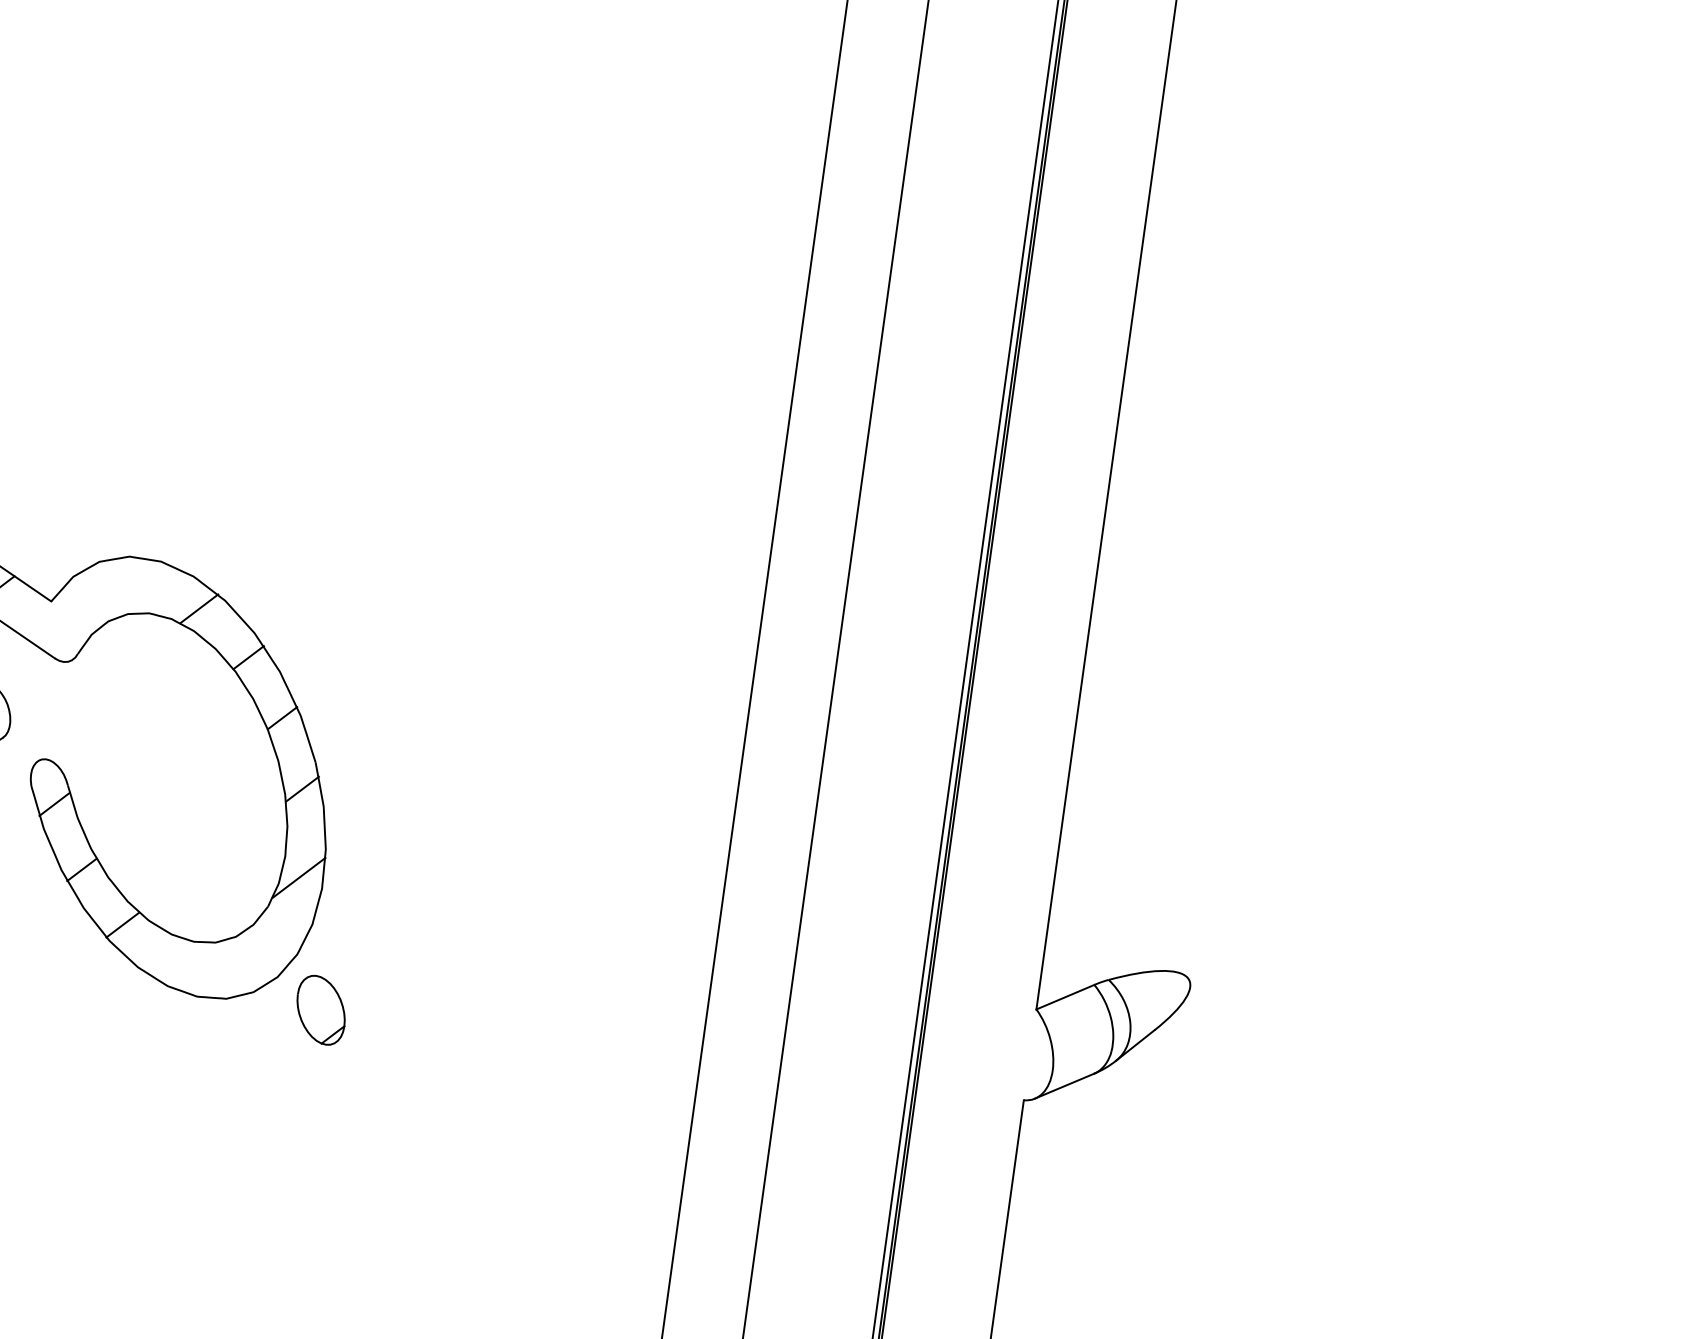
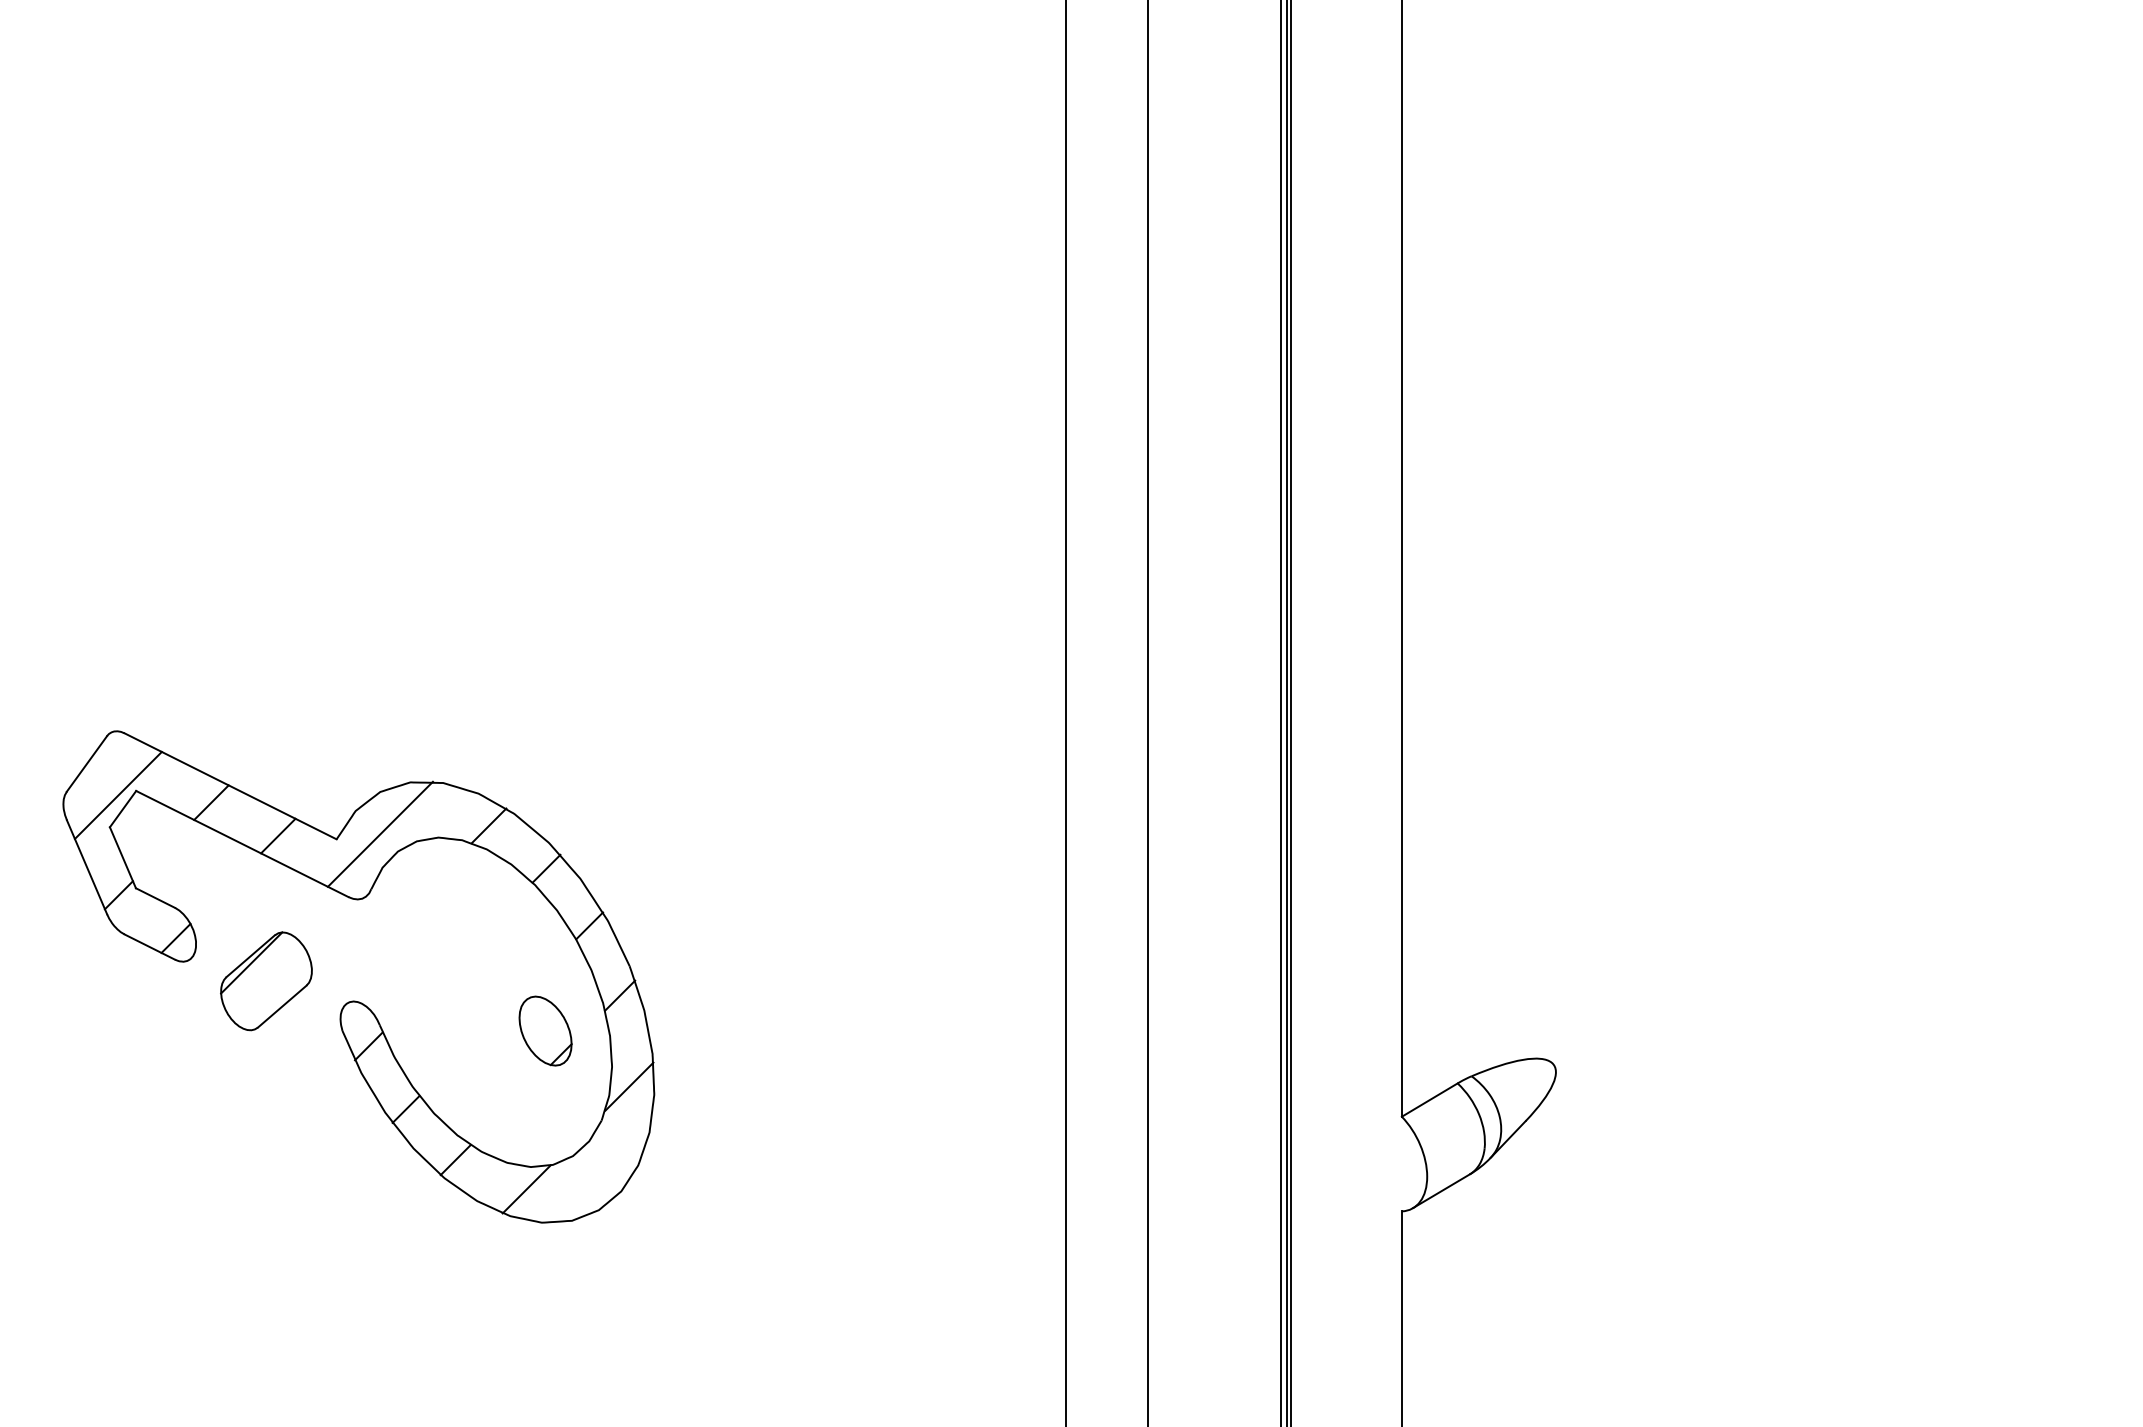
line: (93, 601) -> (379, 833), added
line: (186, 962) -> (526, 1189), added
part: (321, 1009) -> (545, 1030), moved

